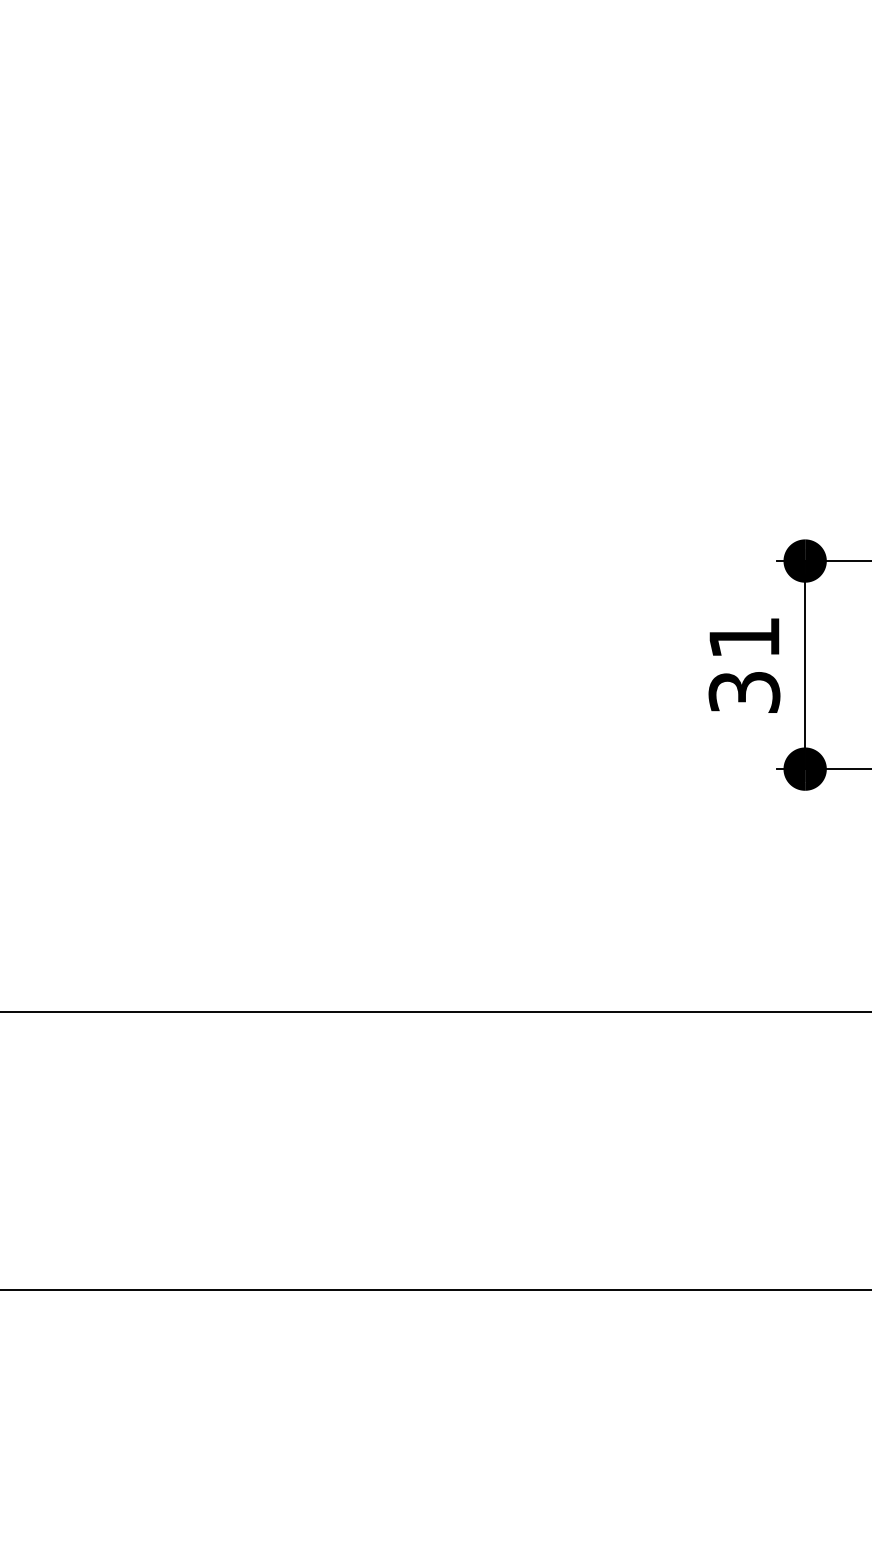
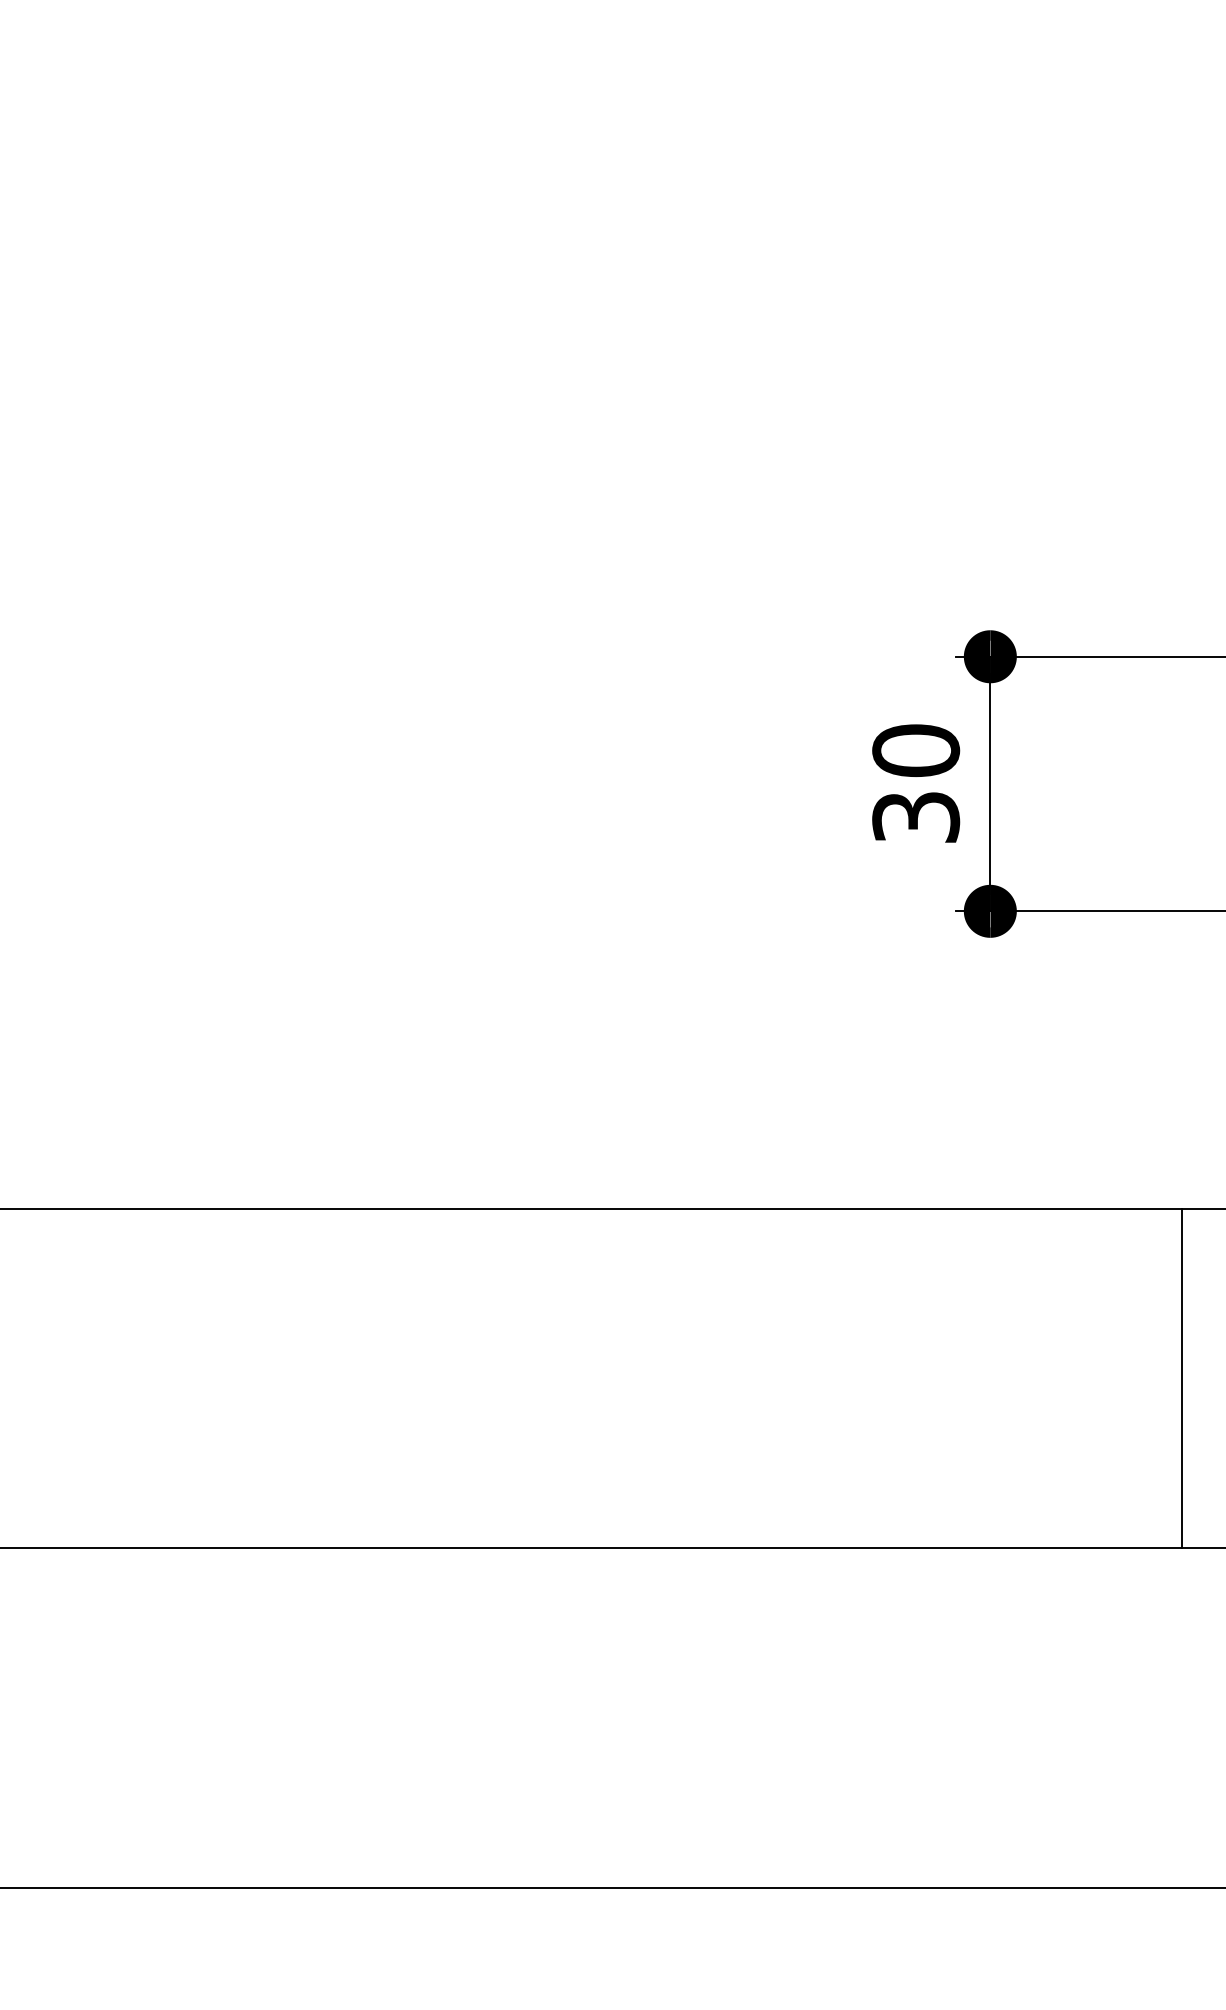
text: (744, 637) -> (916, 750), 31 -> 30

